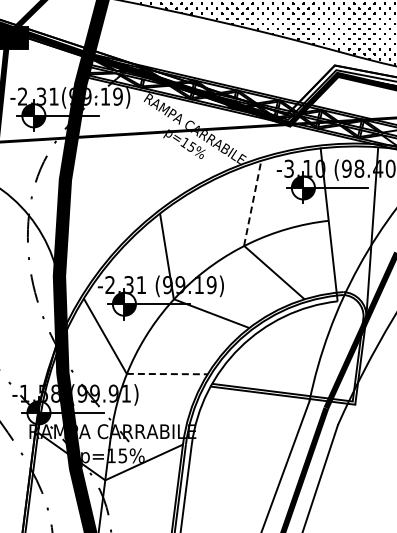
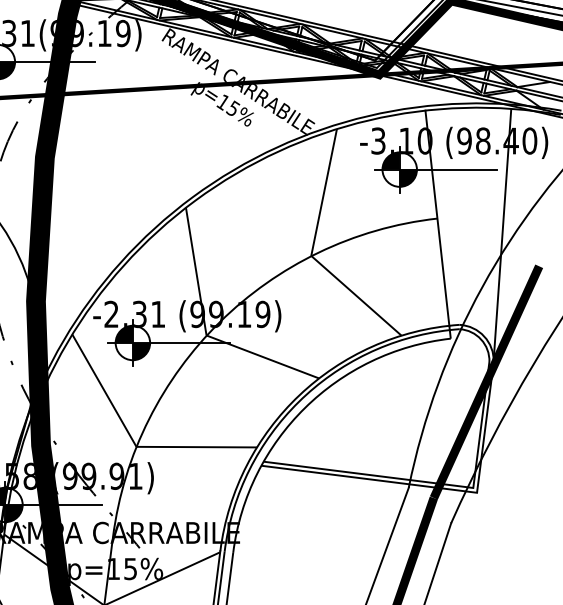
line: (252, 202) -> (323, 191), dashed -> solid
line: (167, 374) -> (197, 447), dashed -> solid

